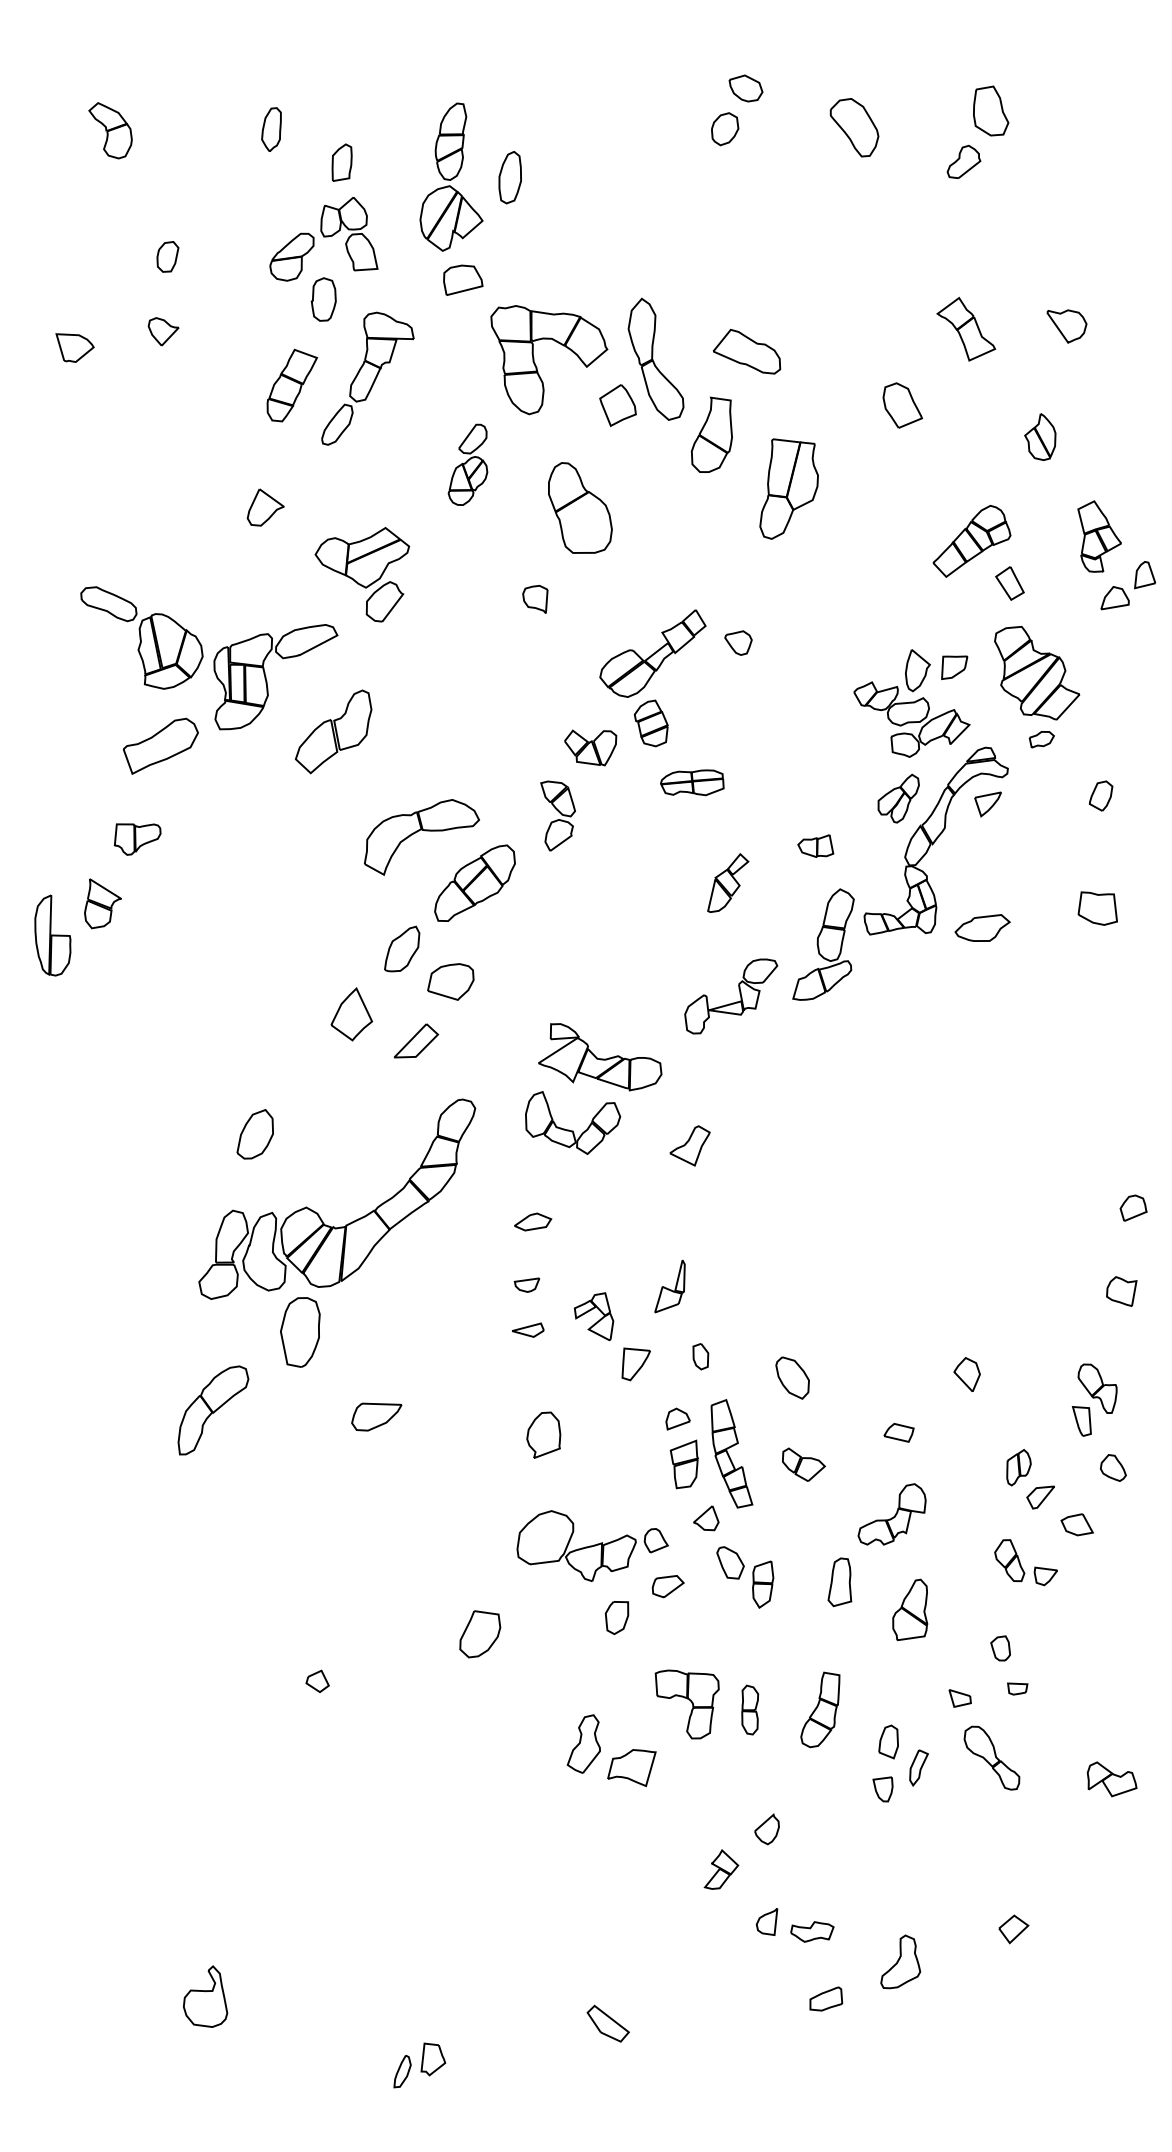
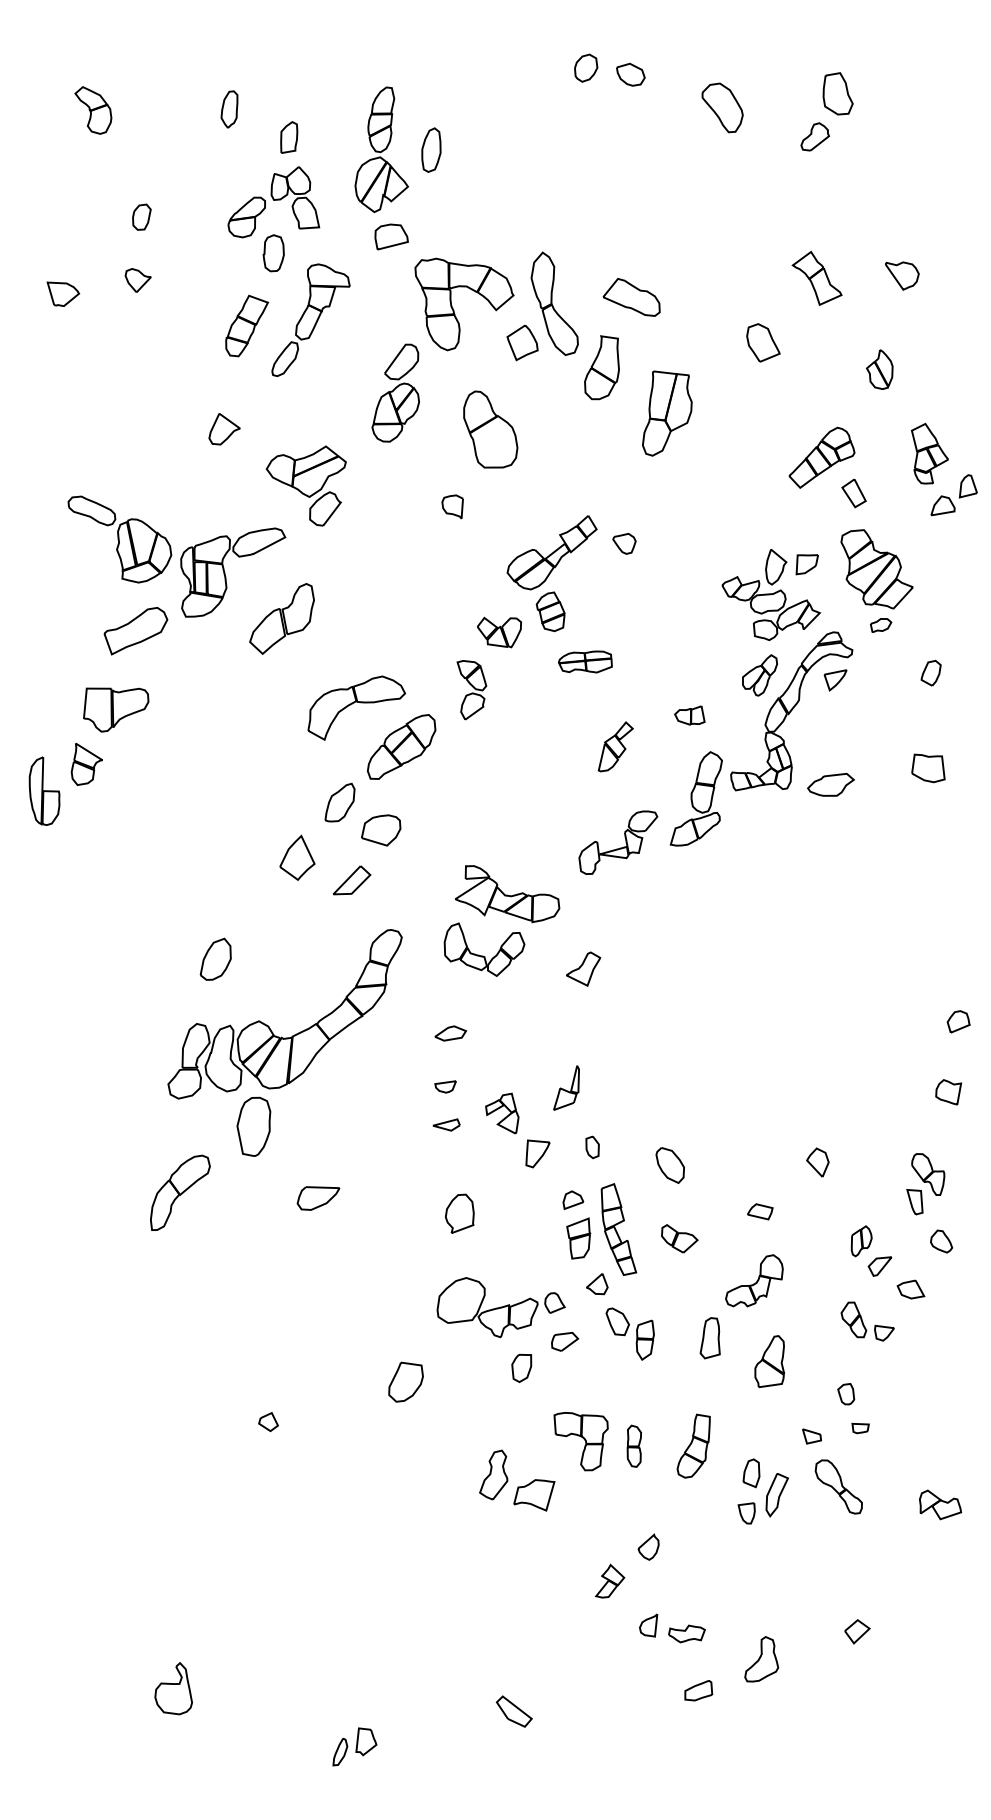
part: (725, 128) -> (586, 67), moved
part: (467, 464) -> (395, 392), size x1.43
part: (137, 838) -> (116, 709), size x1.67
part: (918, 1768) -> (776, 1495), size x1.43

